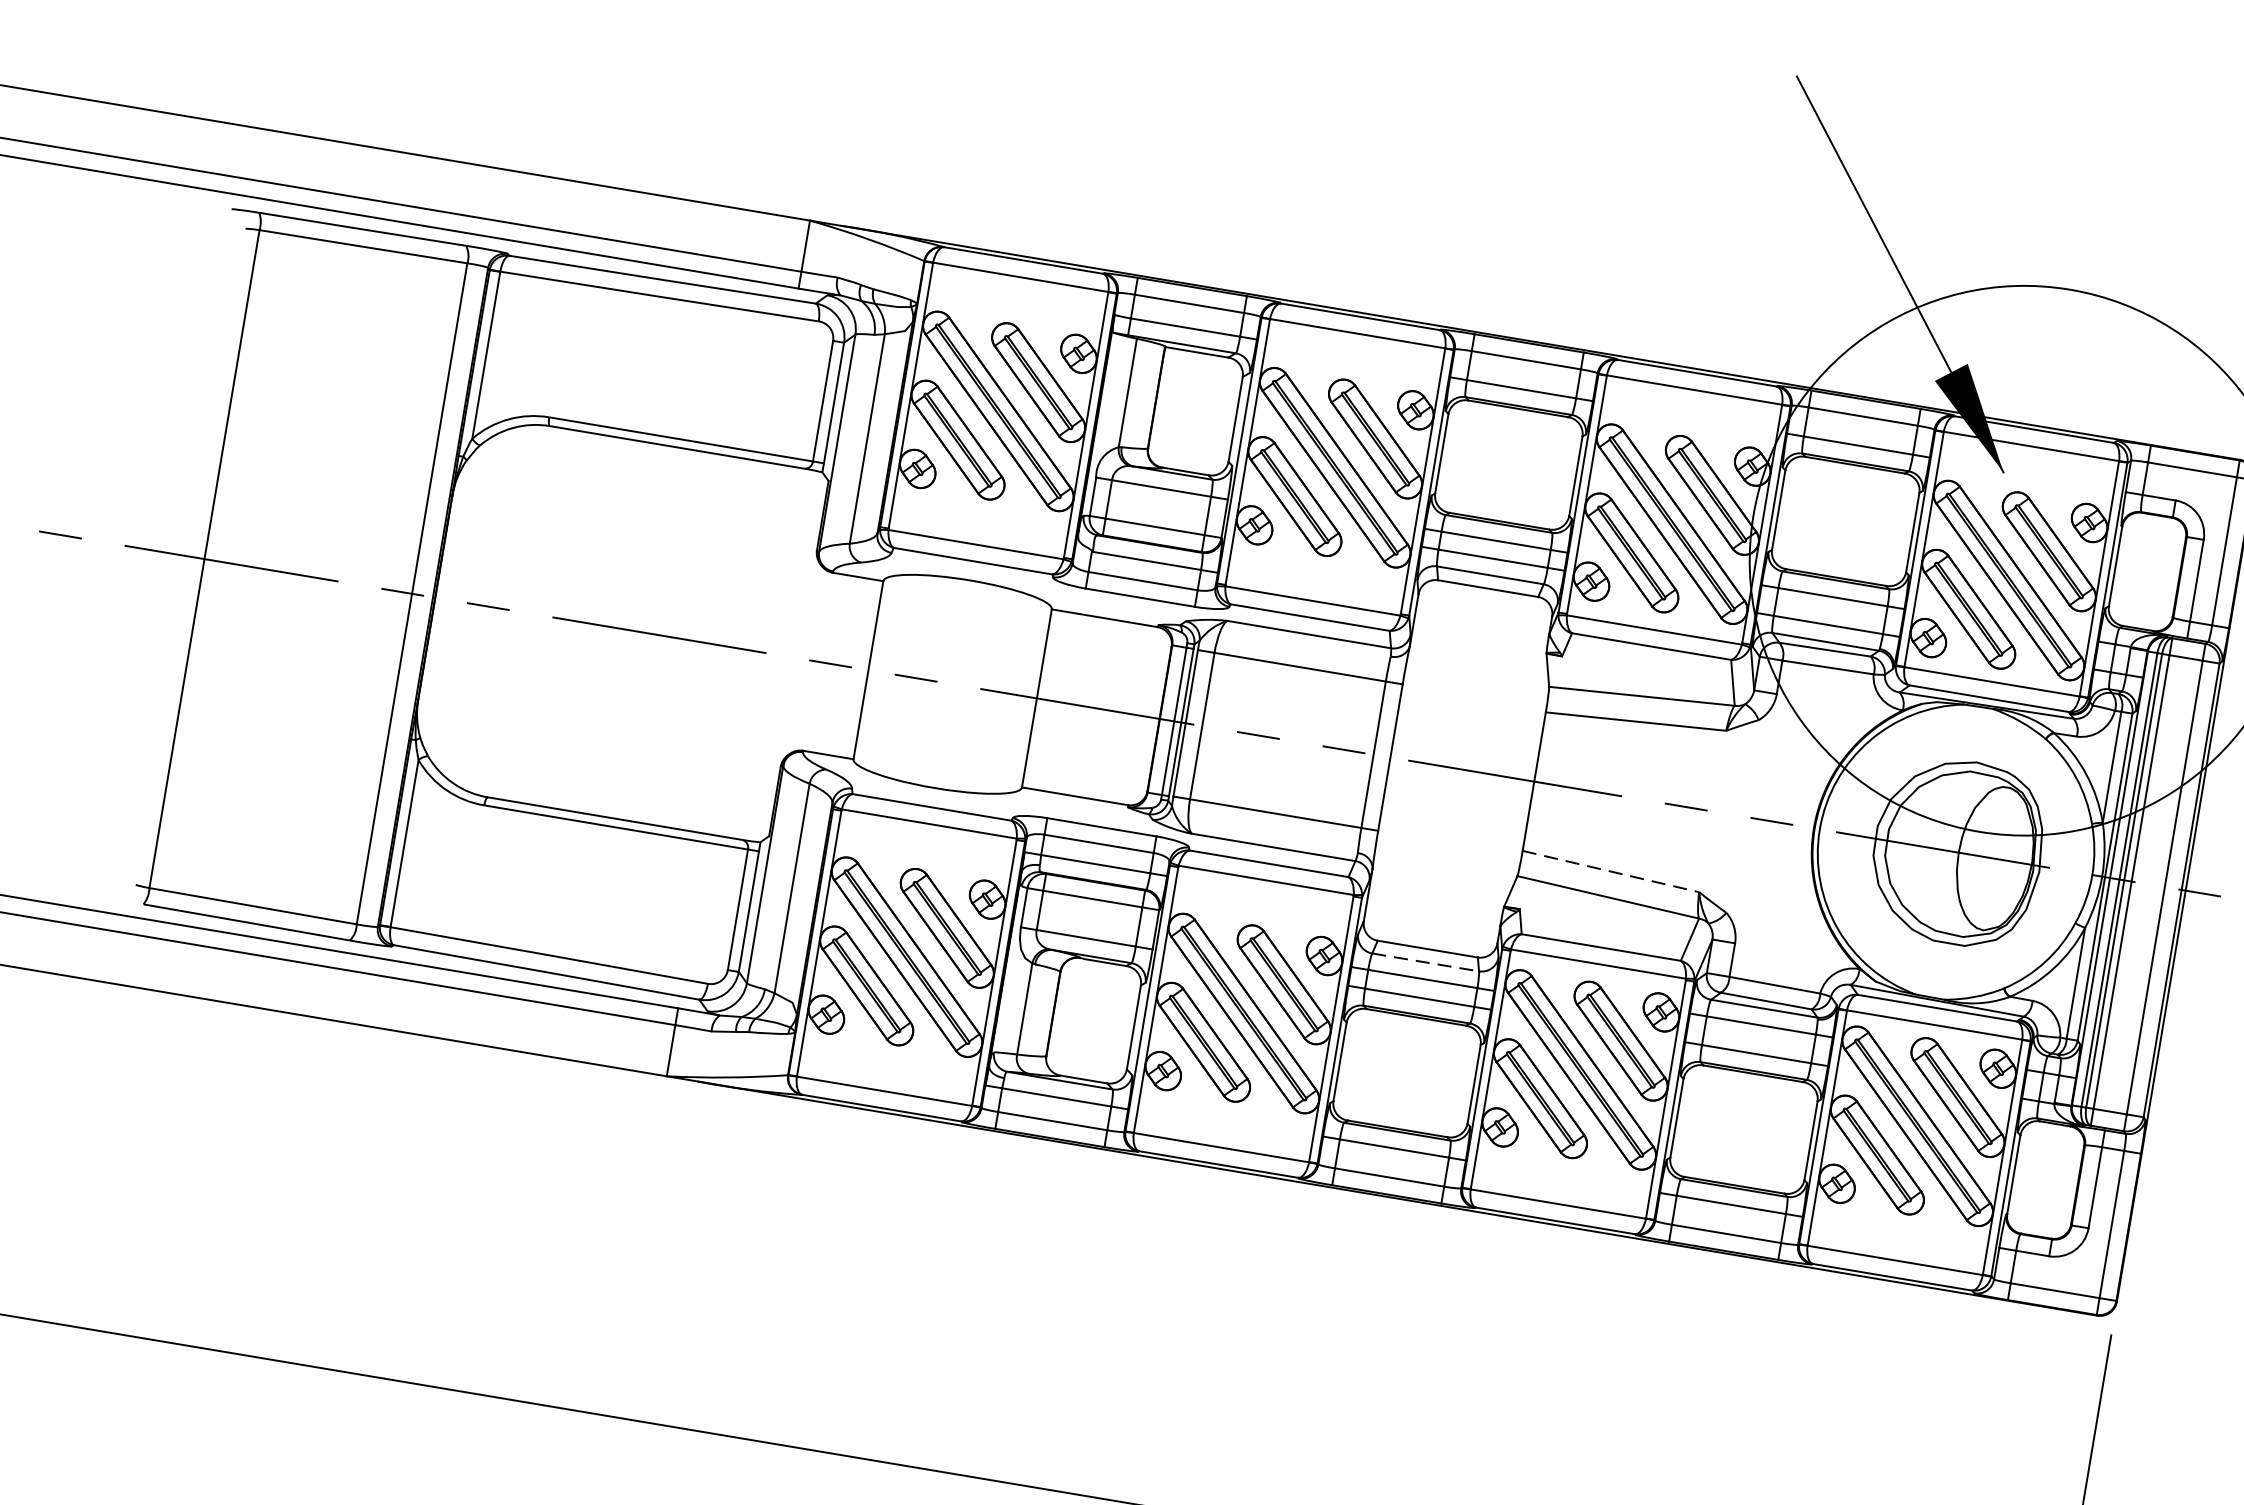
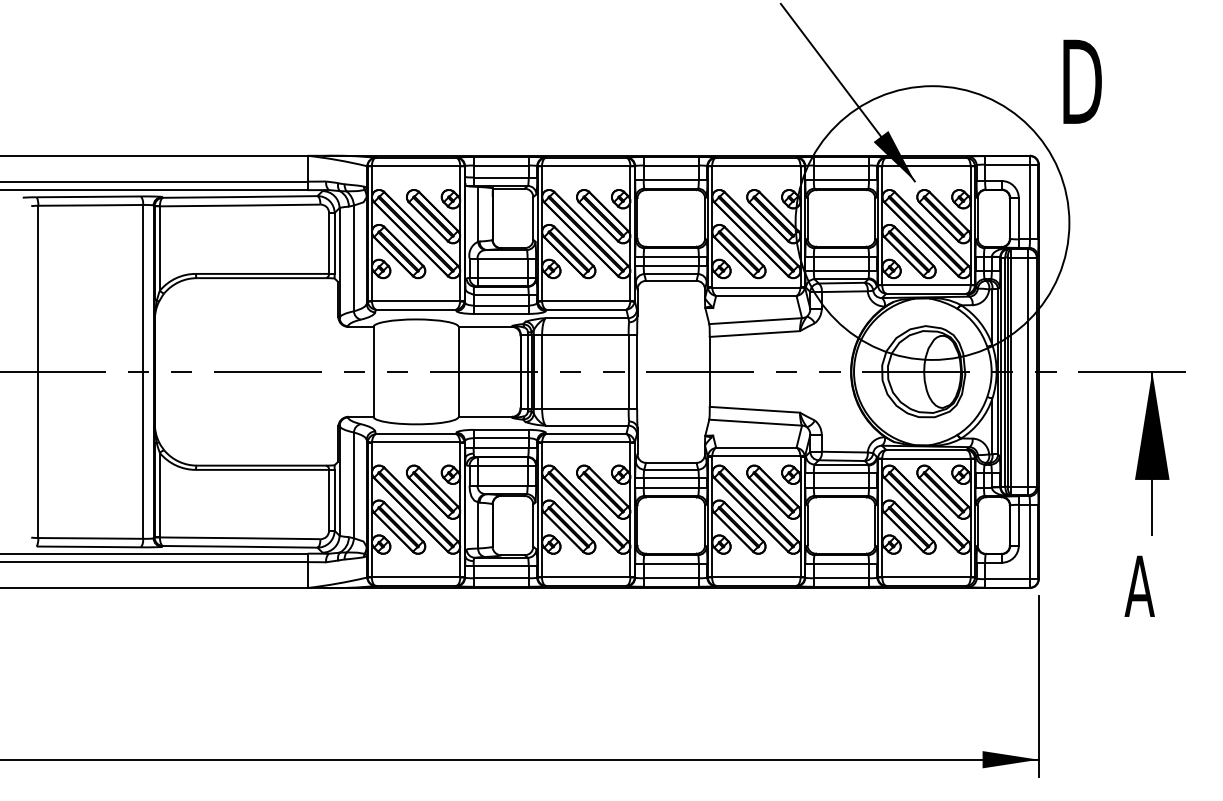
line: (1612, 871) -> (755, 409), dashed -> solid
line: (1426, 962) -> (671, 469), dashed -> solid

